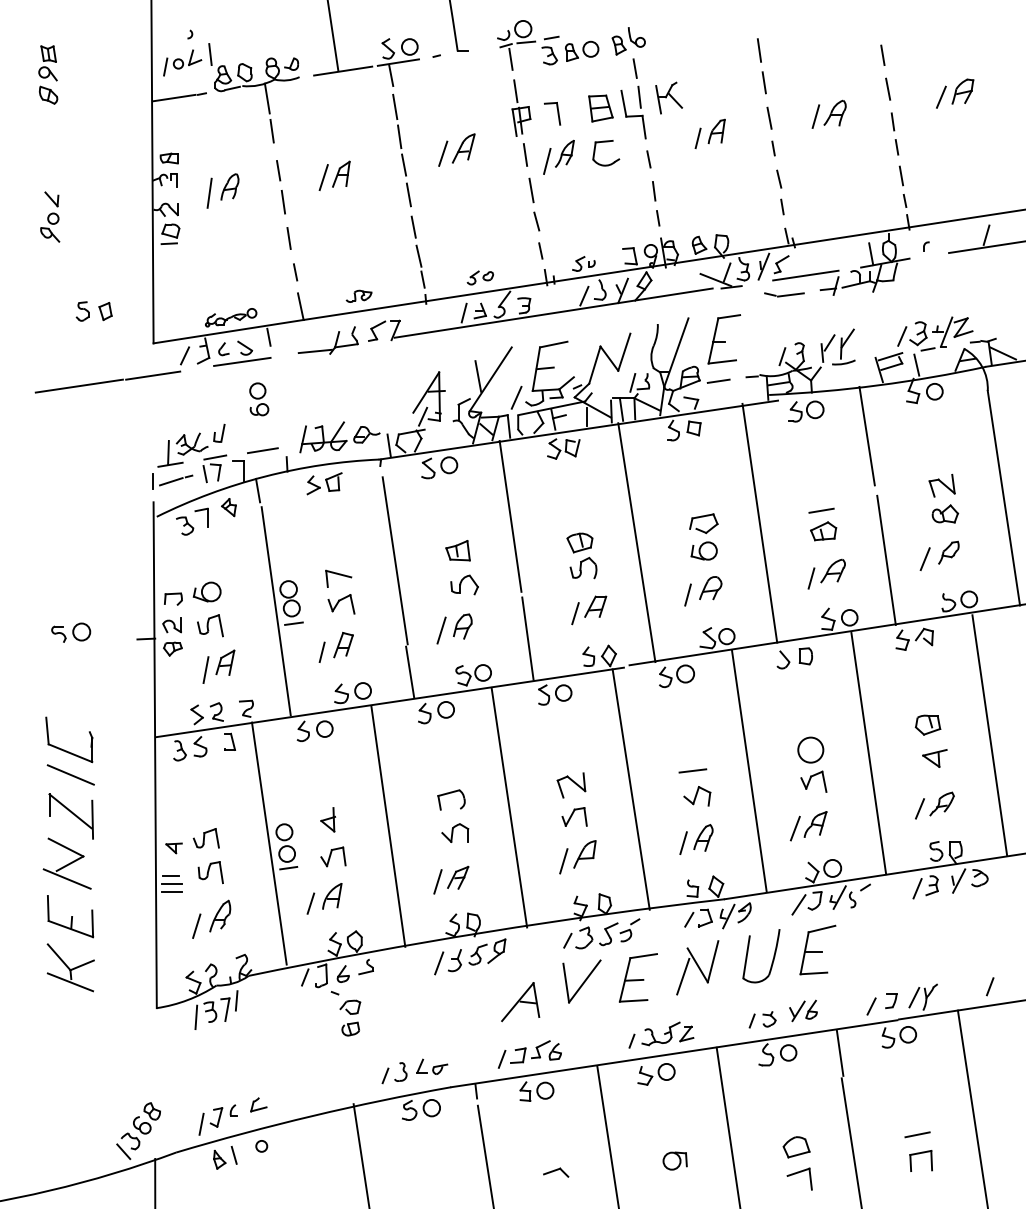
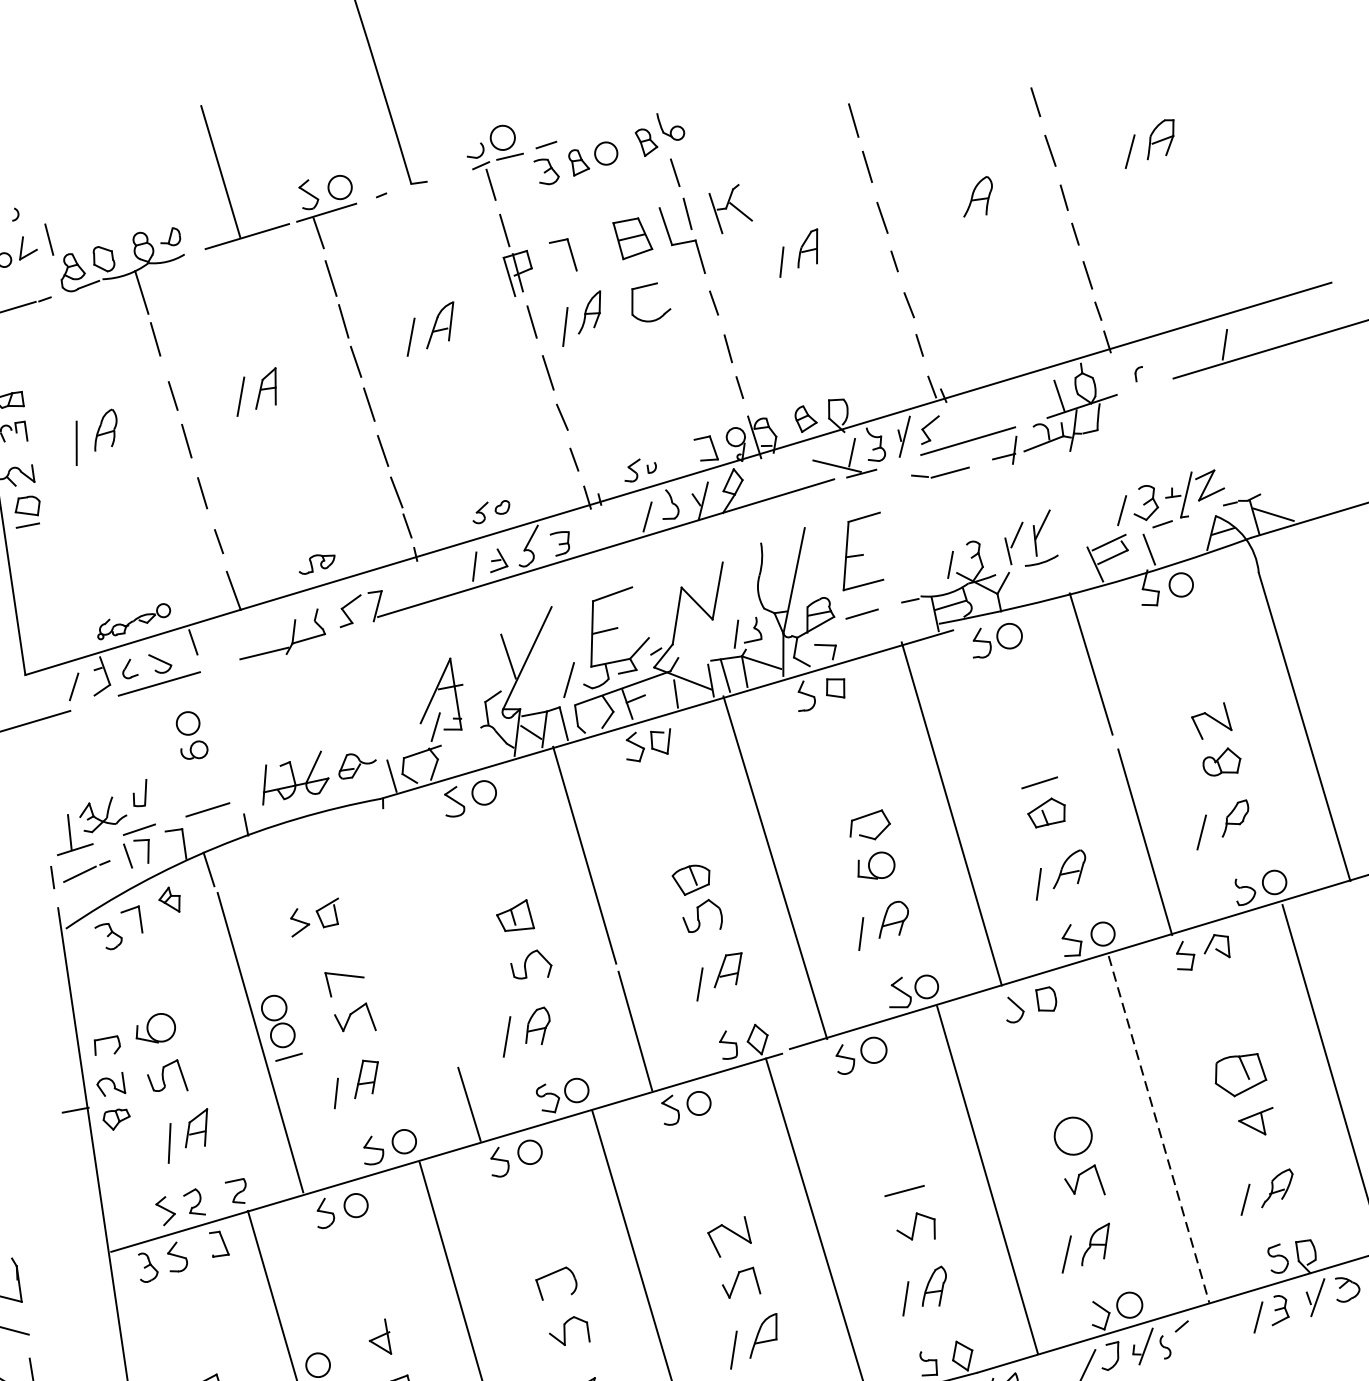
line: (815, 116) -> (949, 205), removed
part: (324, 483) -> (315, 917), moved
line: (394, 560) -> (423, 943), removed
part: (927, 724) -> (1239, 1074), size x1.4
line: (868, 753) -> (1158, 1129), solid -> dashed

